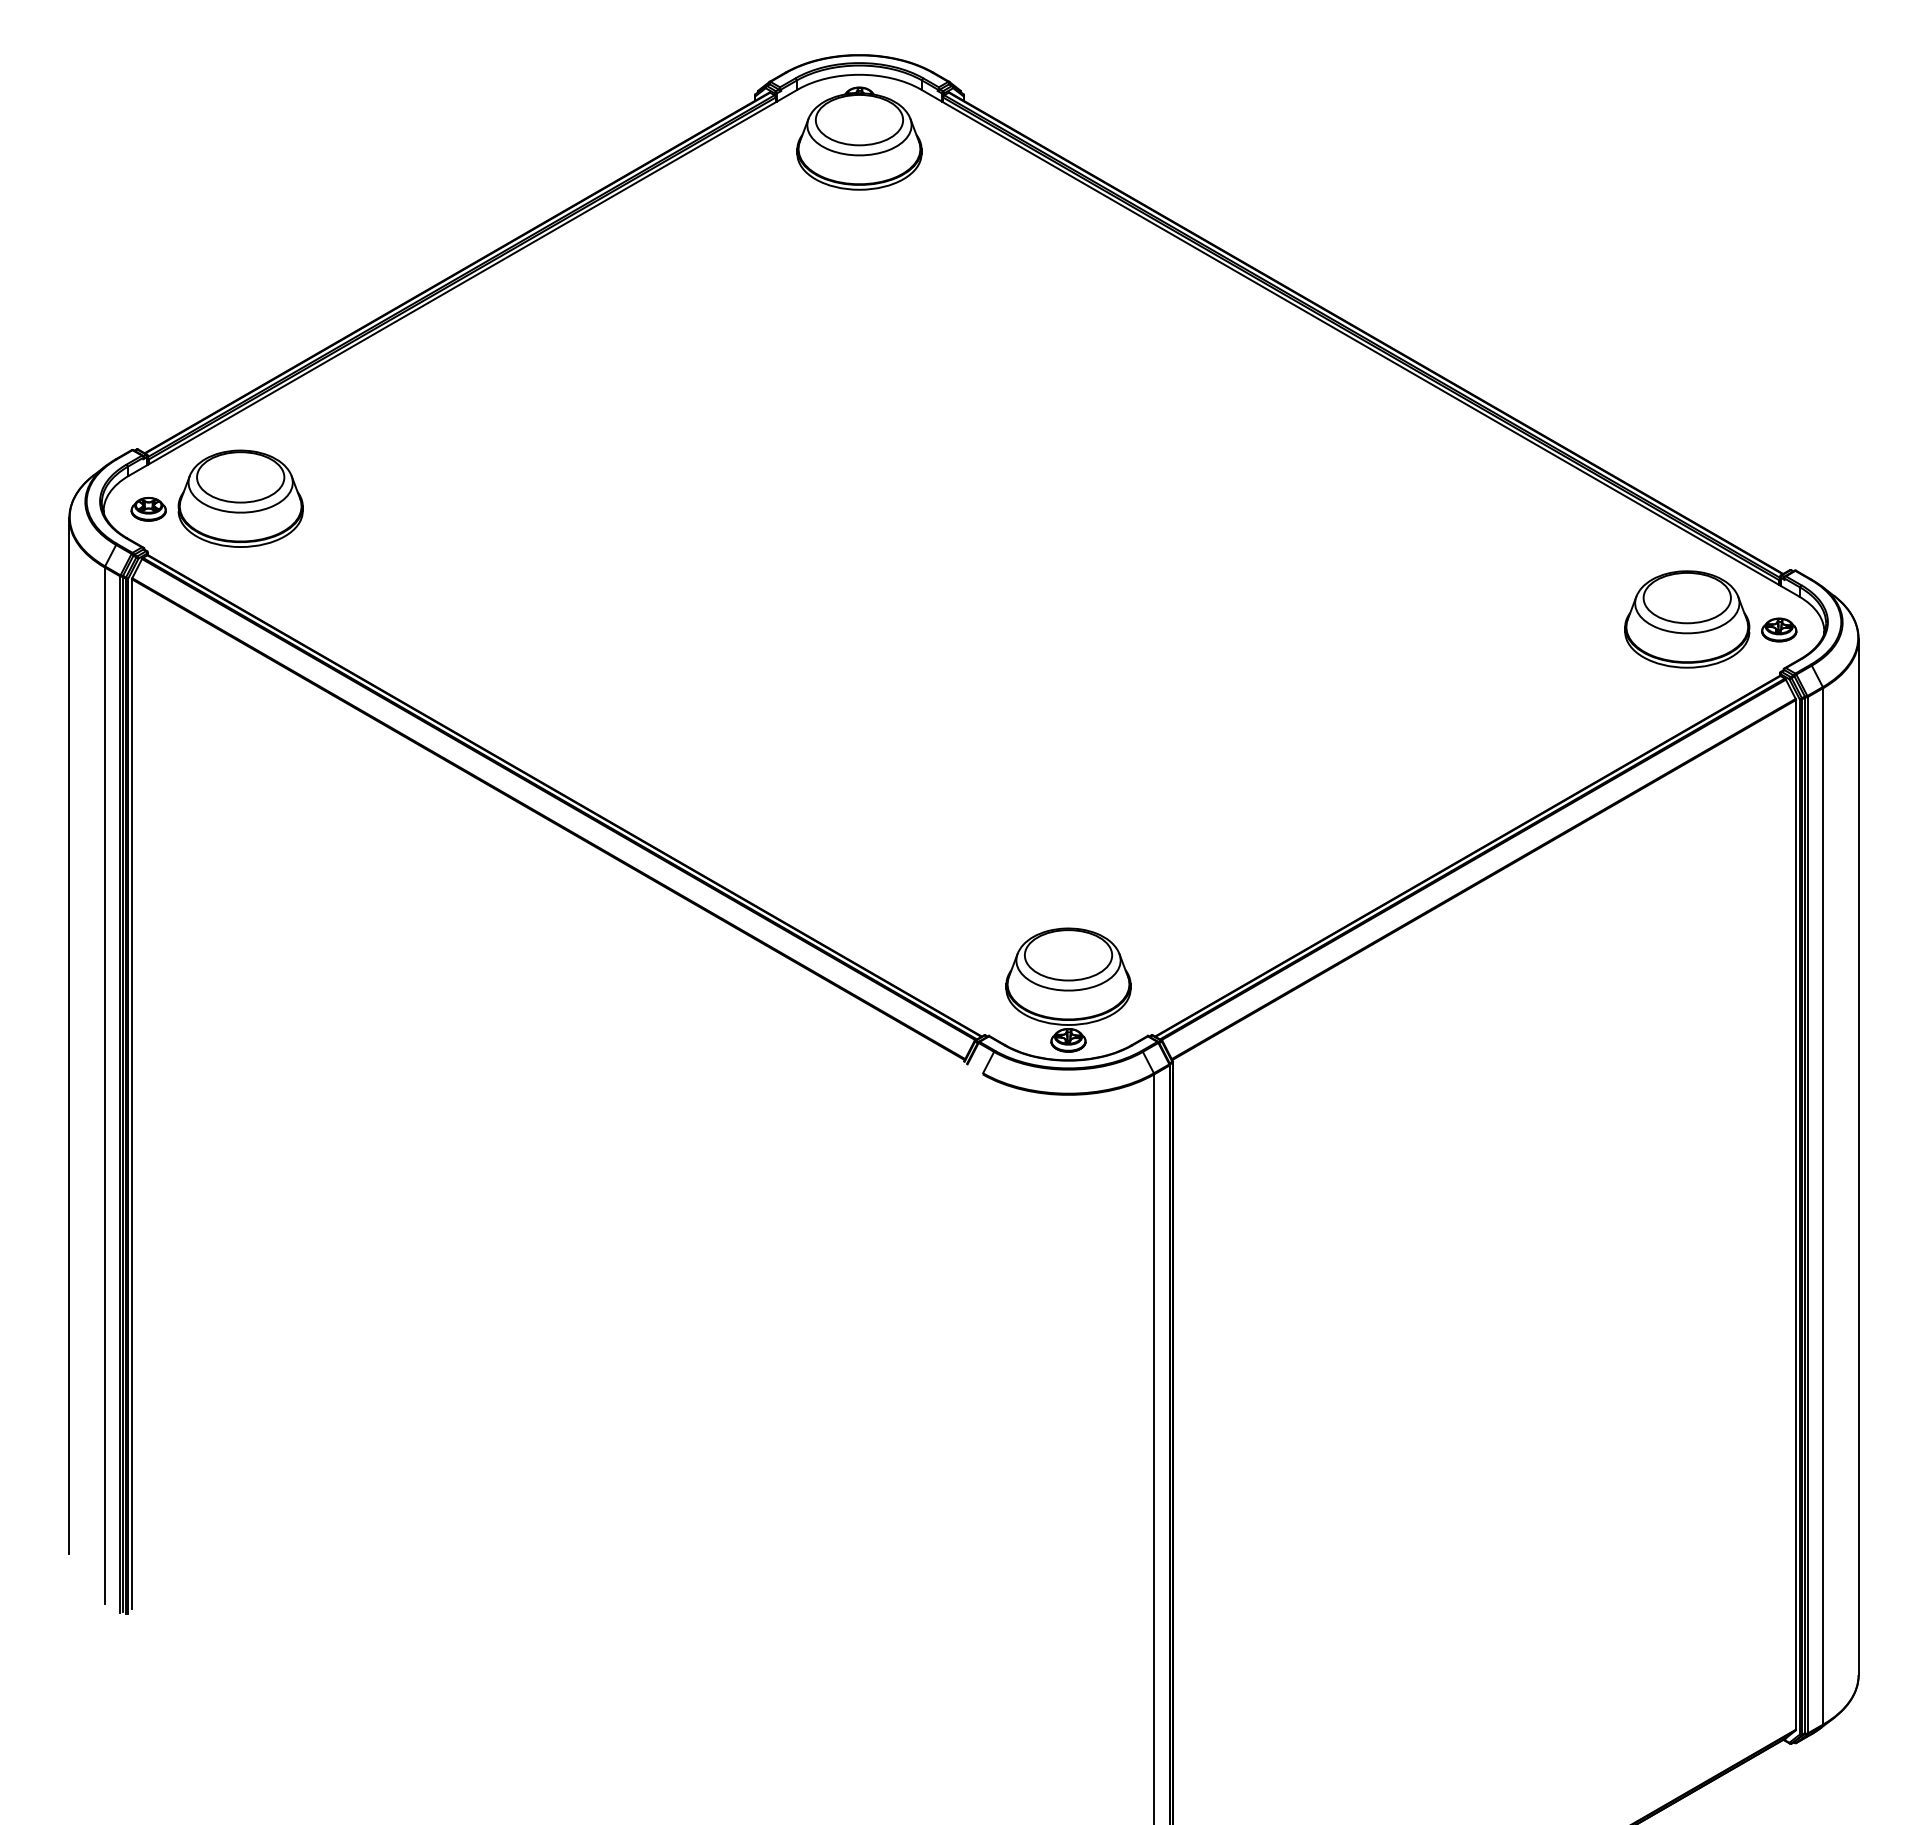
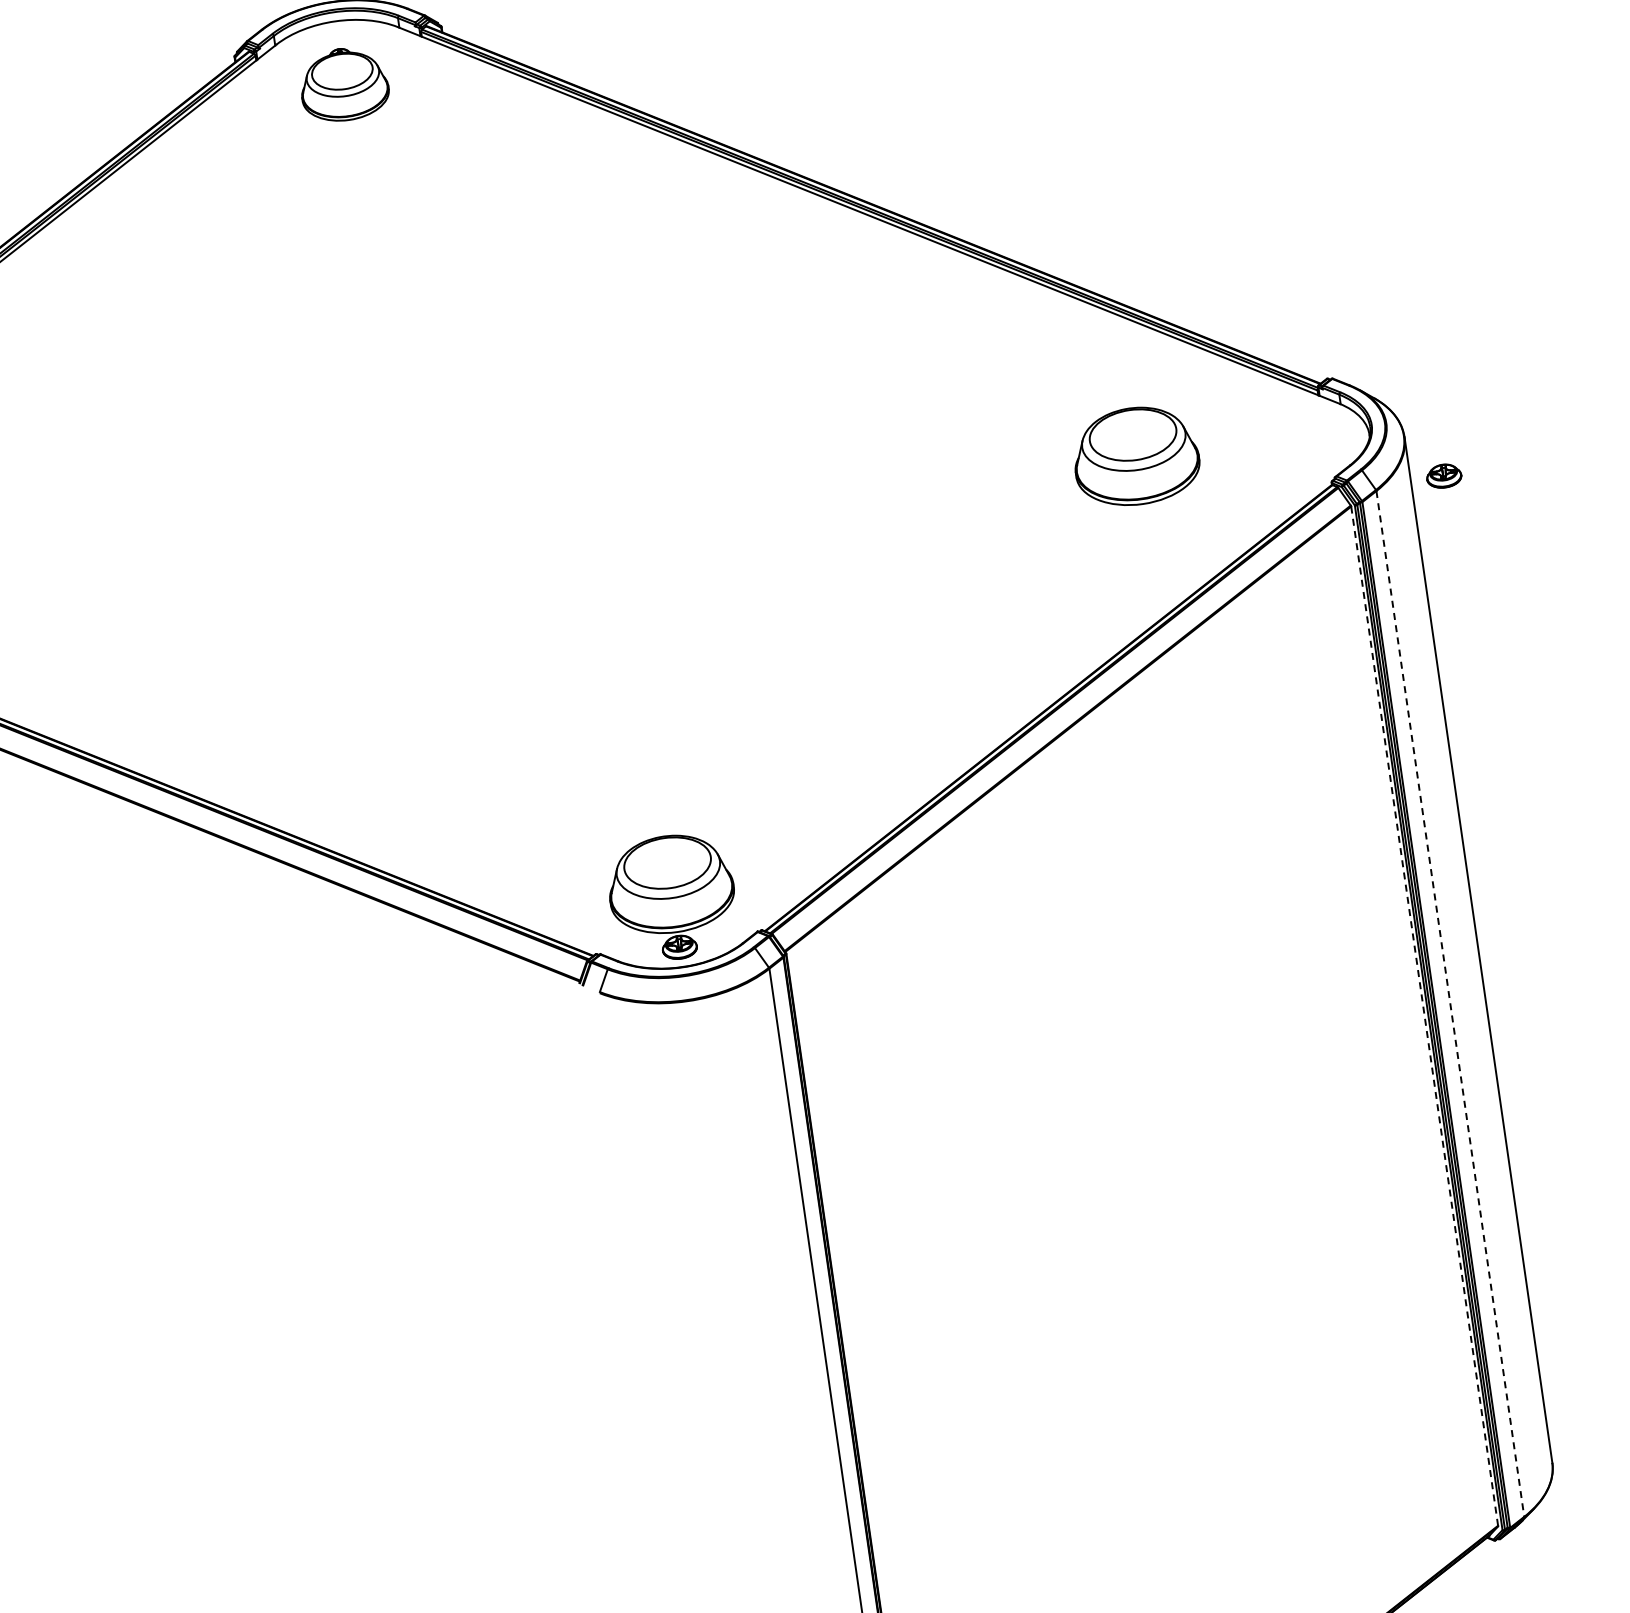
part: (859, 138) -> (344, 84), size x0.7
part: (1687, 619) -> (1136, 456), moved
part: (1779, 629) -> (1444, 475), moved
line: (1823, 1206) -> (1450, 1004), solid -> dashed
line: (1795, 1214) -> (1424, 1015), solid -> dashed

